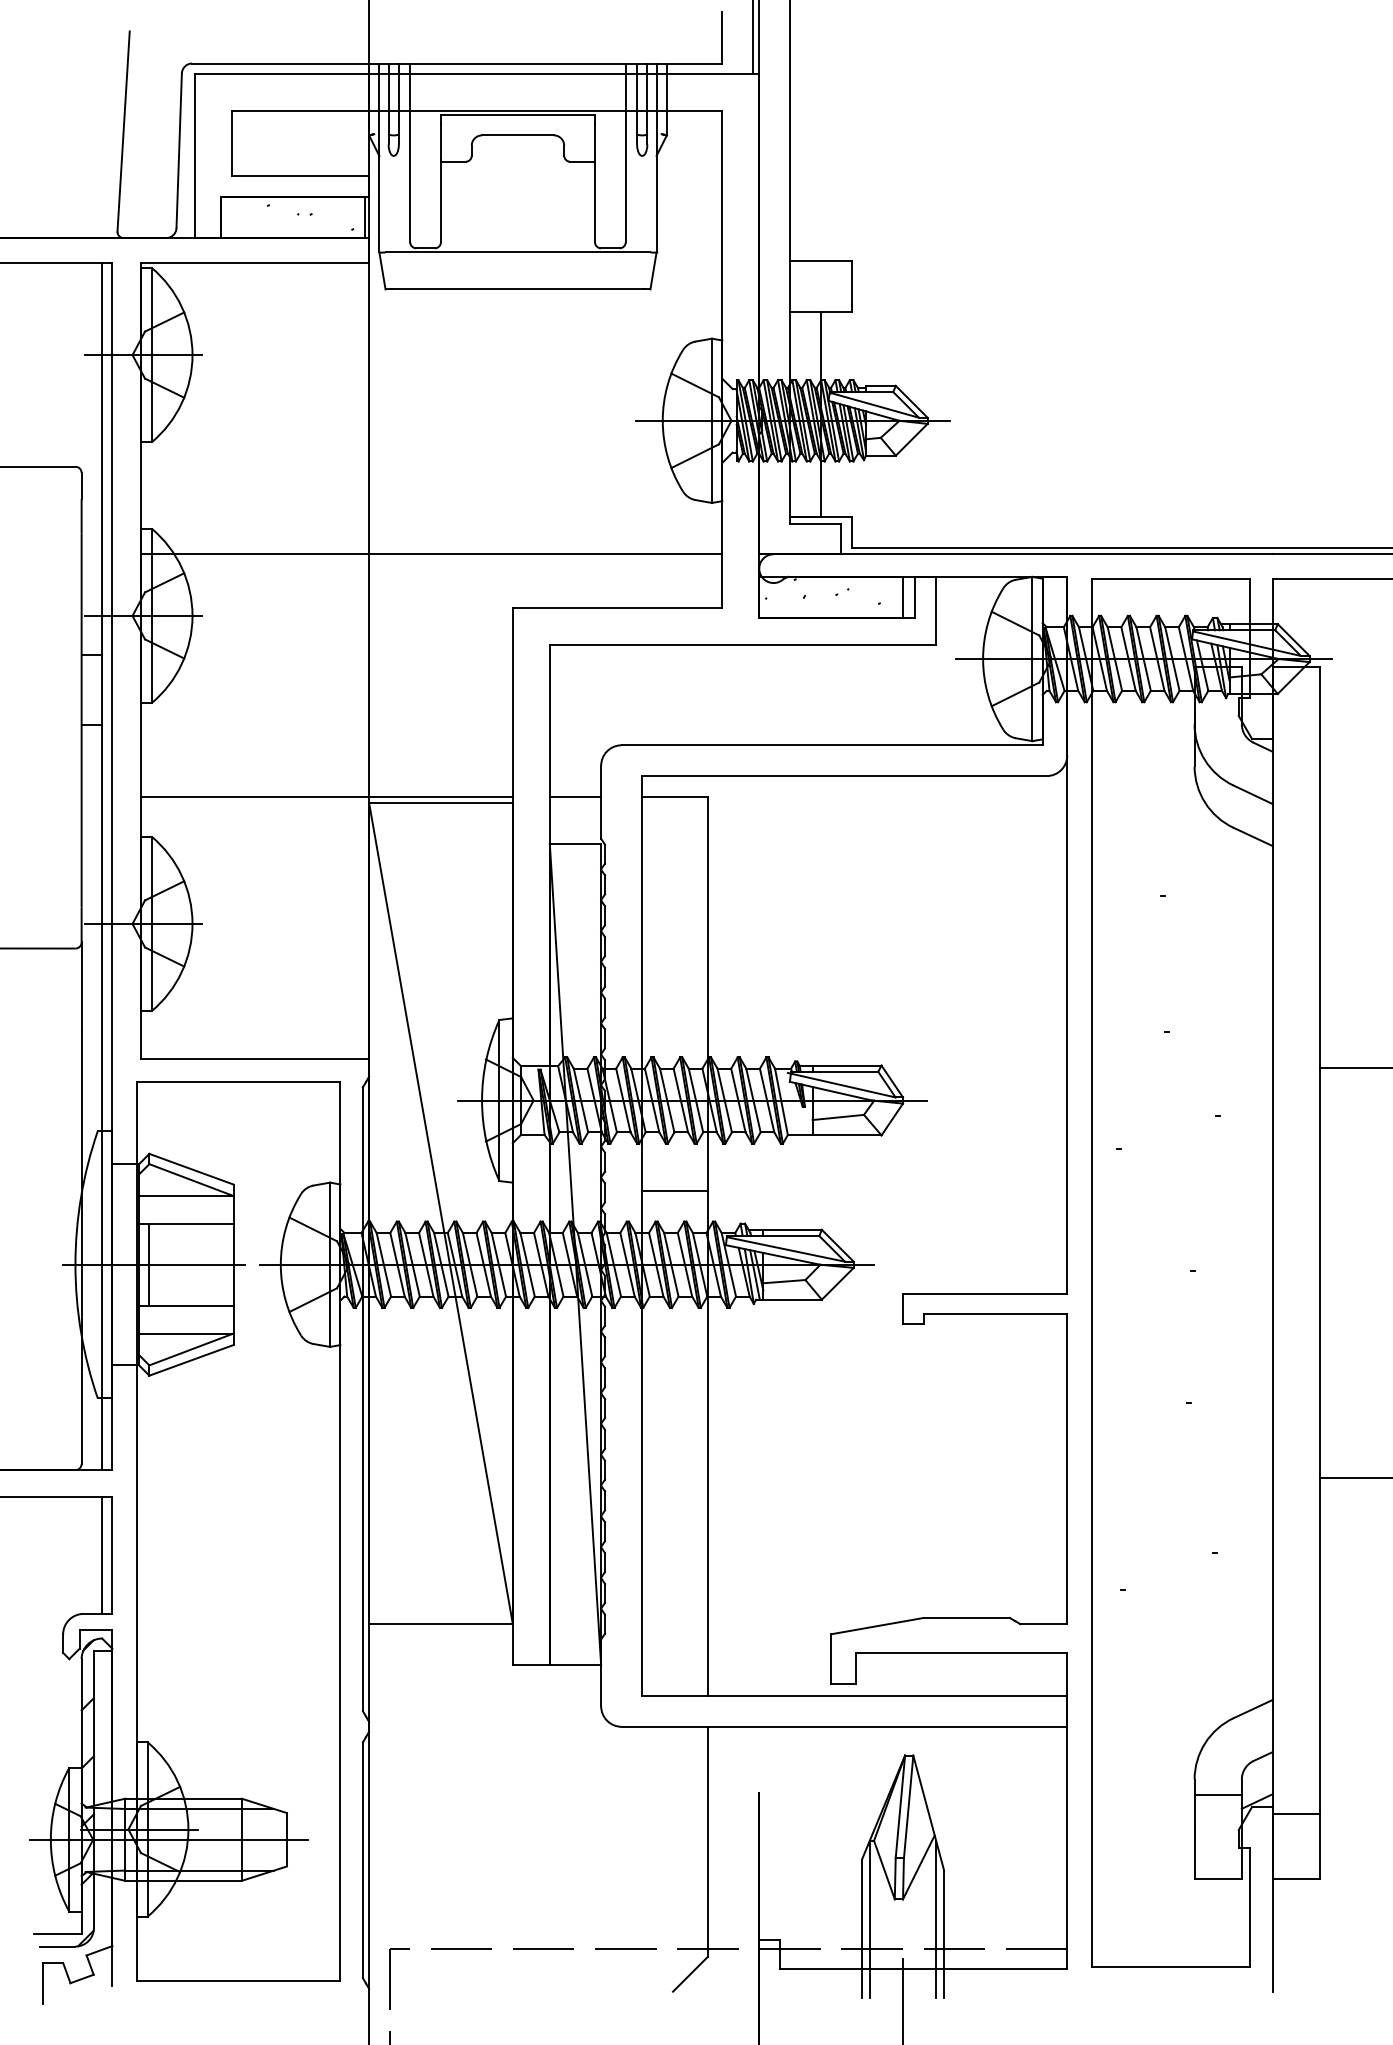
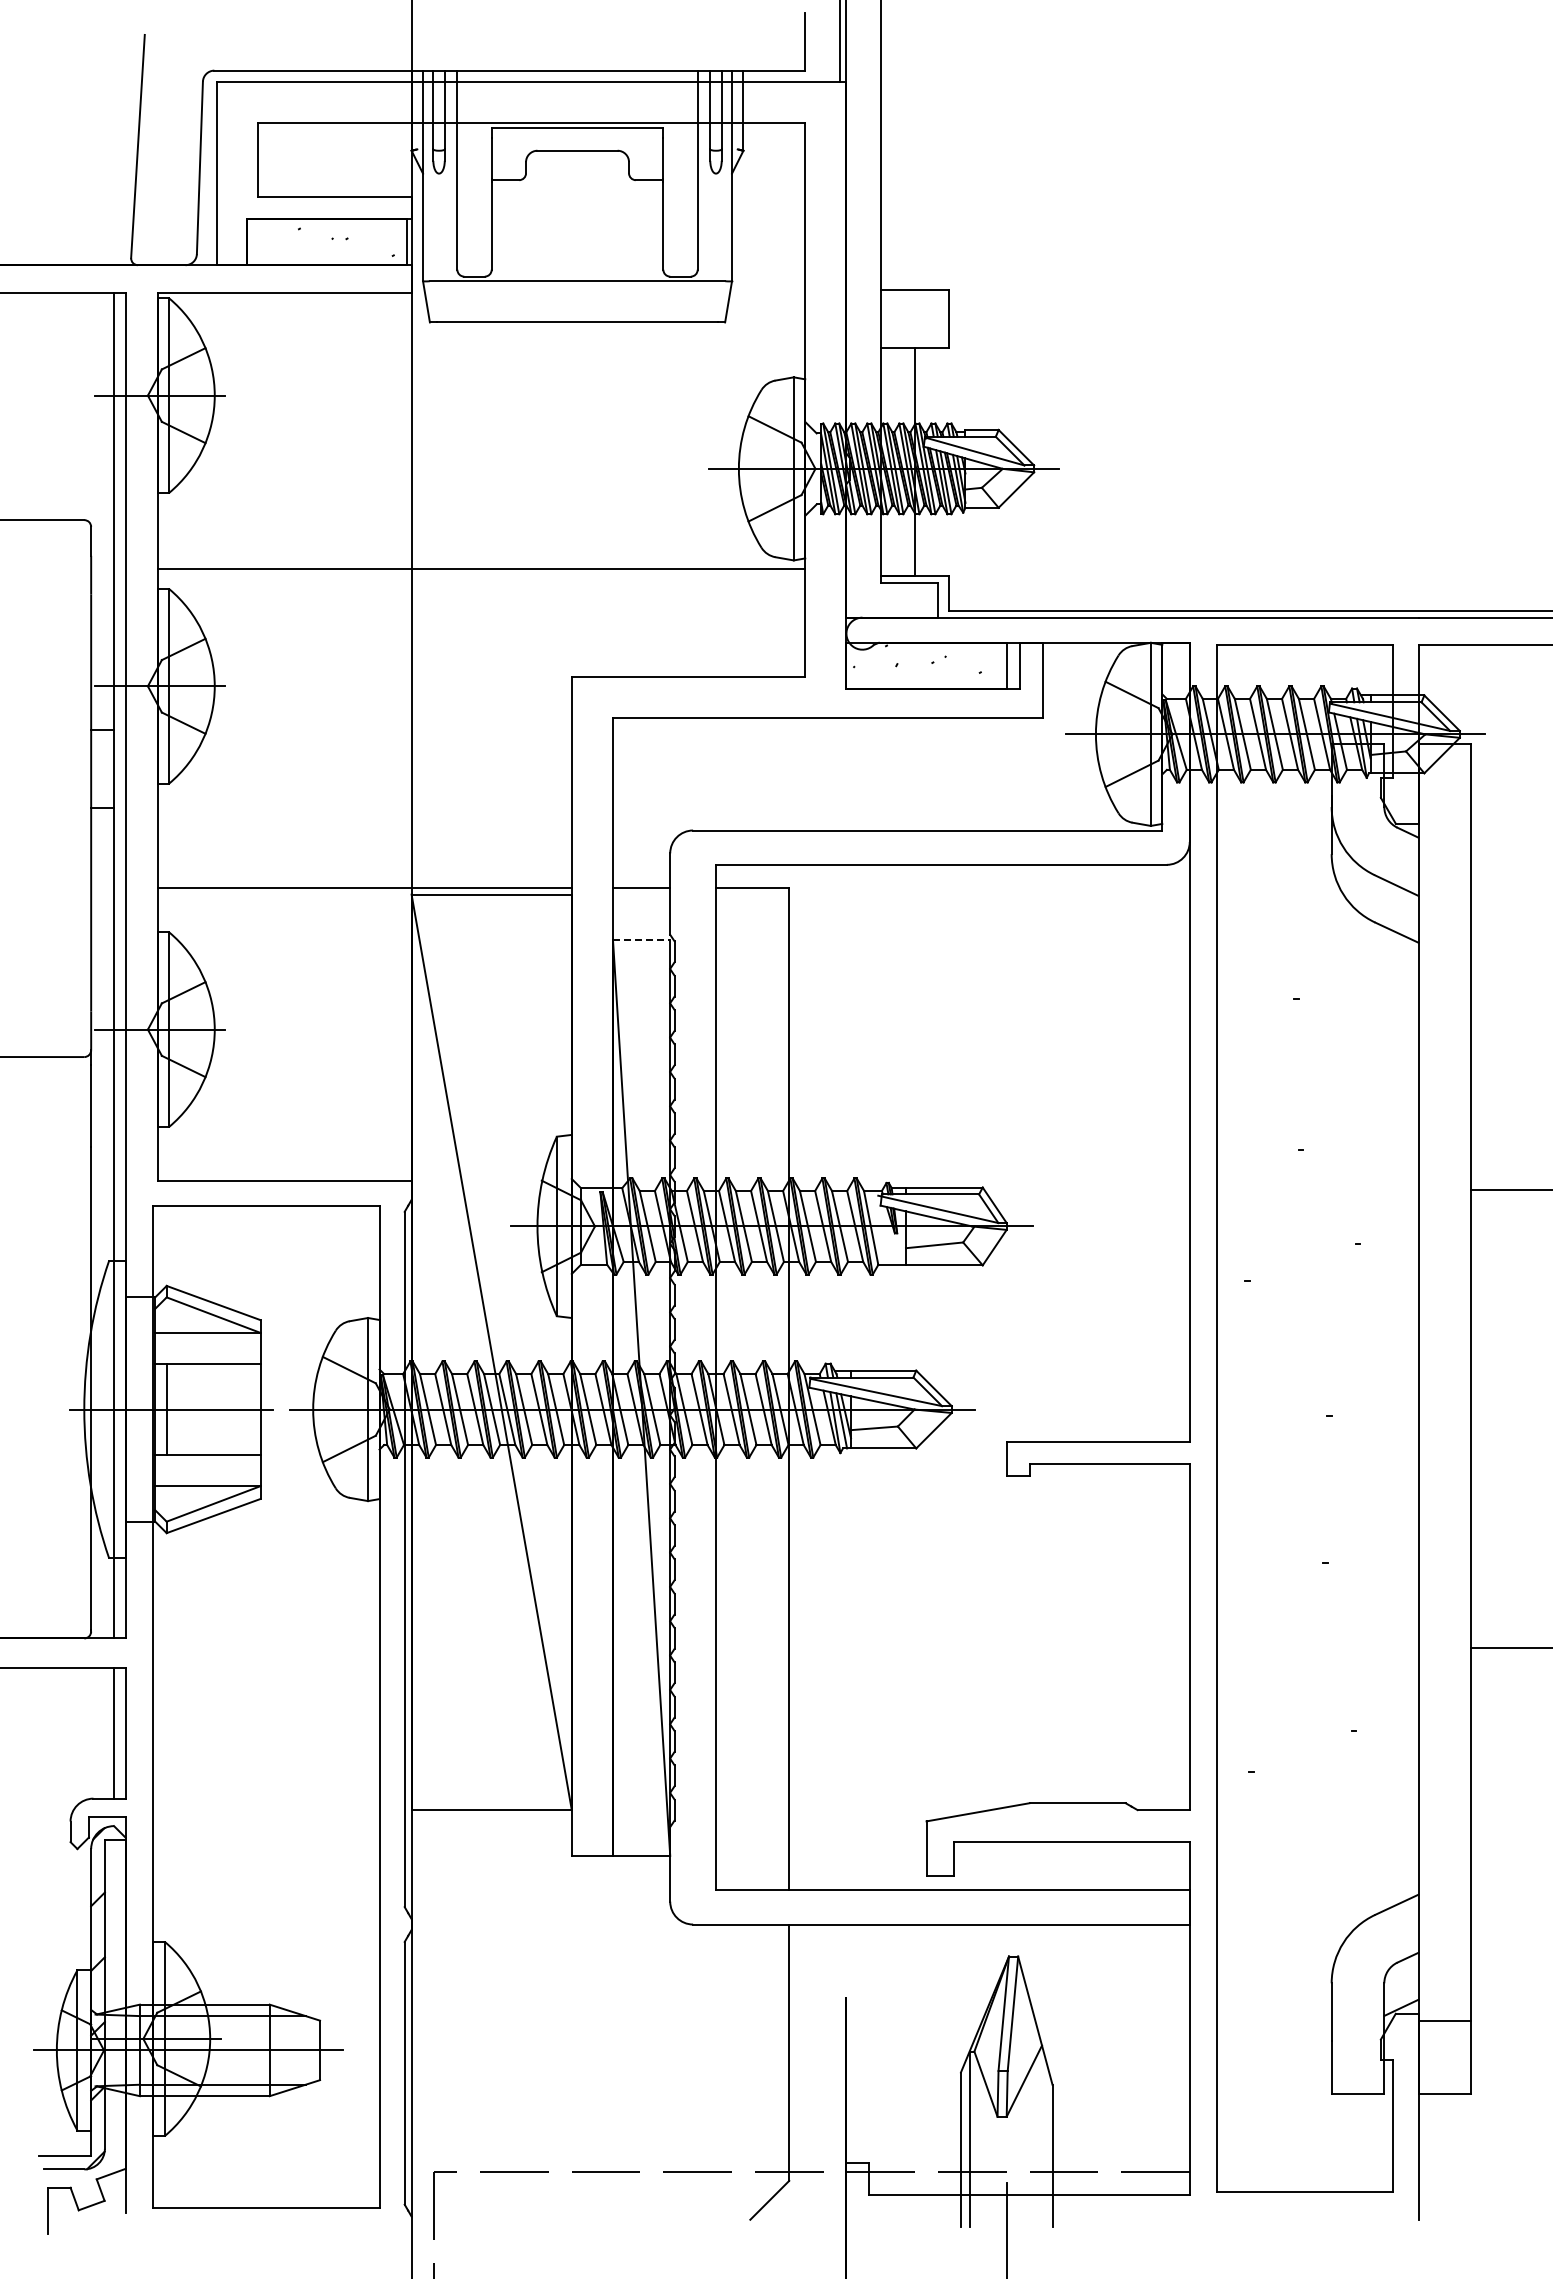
line: (431, 554) -> (481, 568), moved
line: (575, 843) -> (641, 940), solid -> dashed
line: (674, 1191) -> (752, 1327), removed
line: (1217, 1795) -> (1357, 2001), removed
line: (936, 1919) -> (1043, 2139), removed

